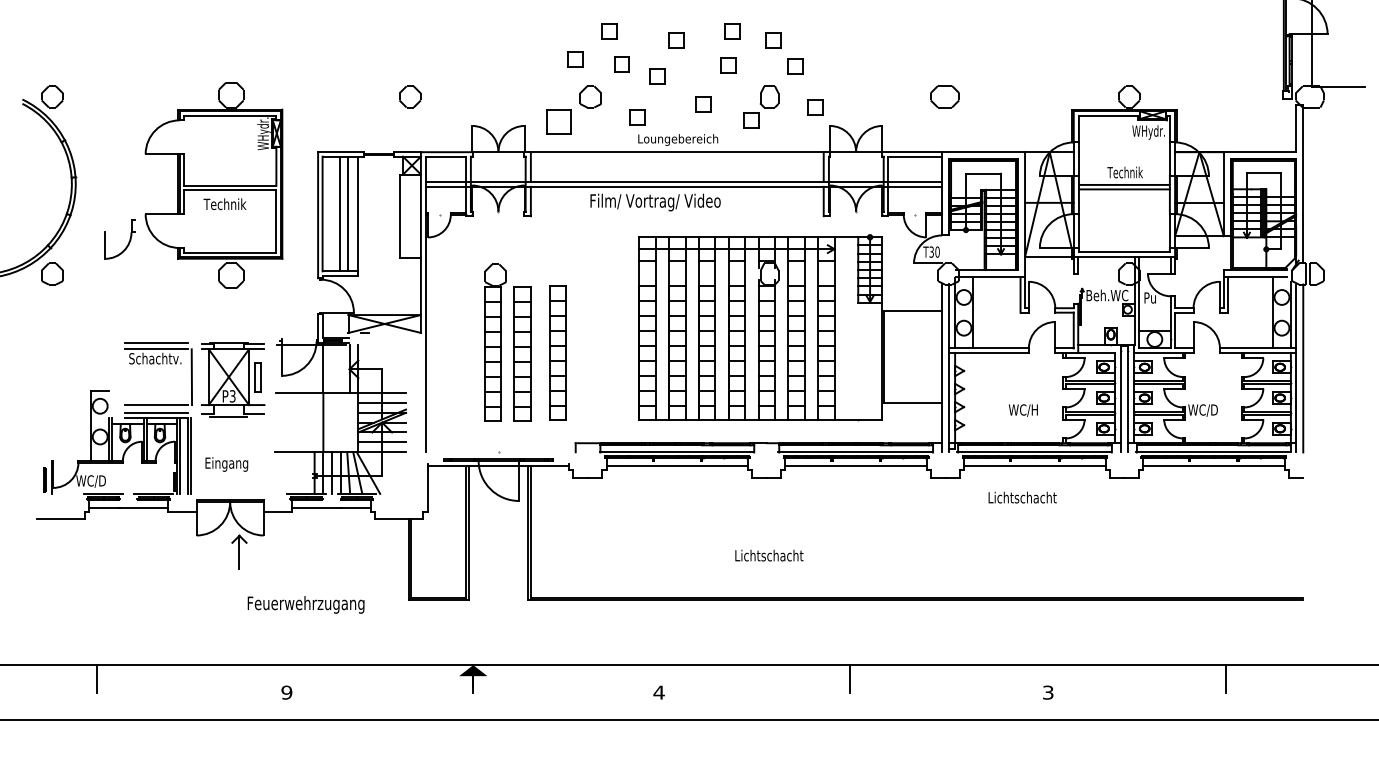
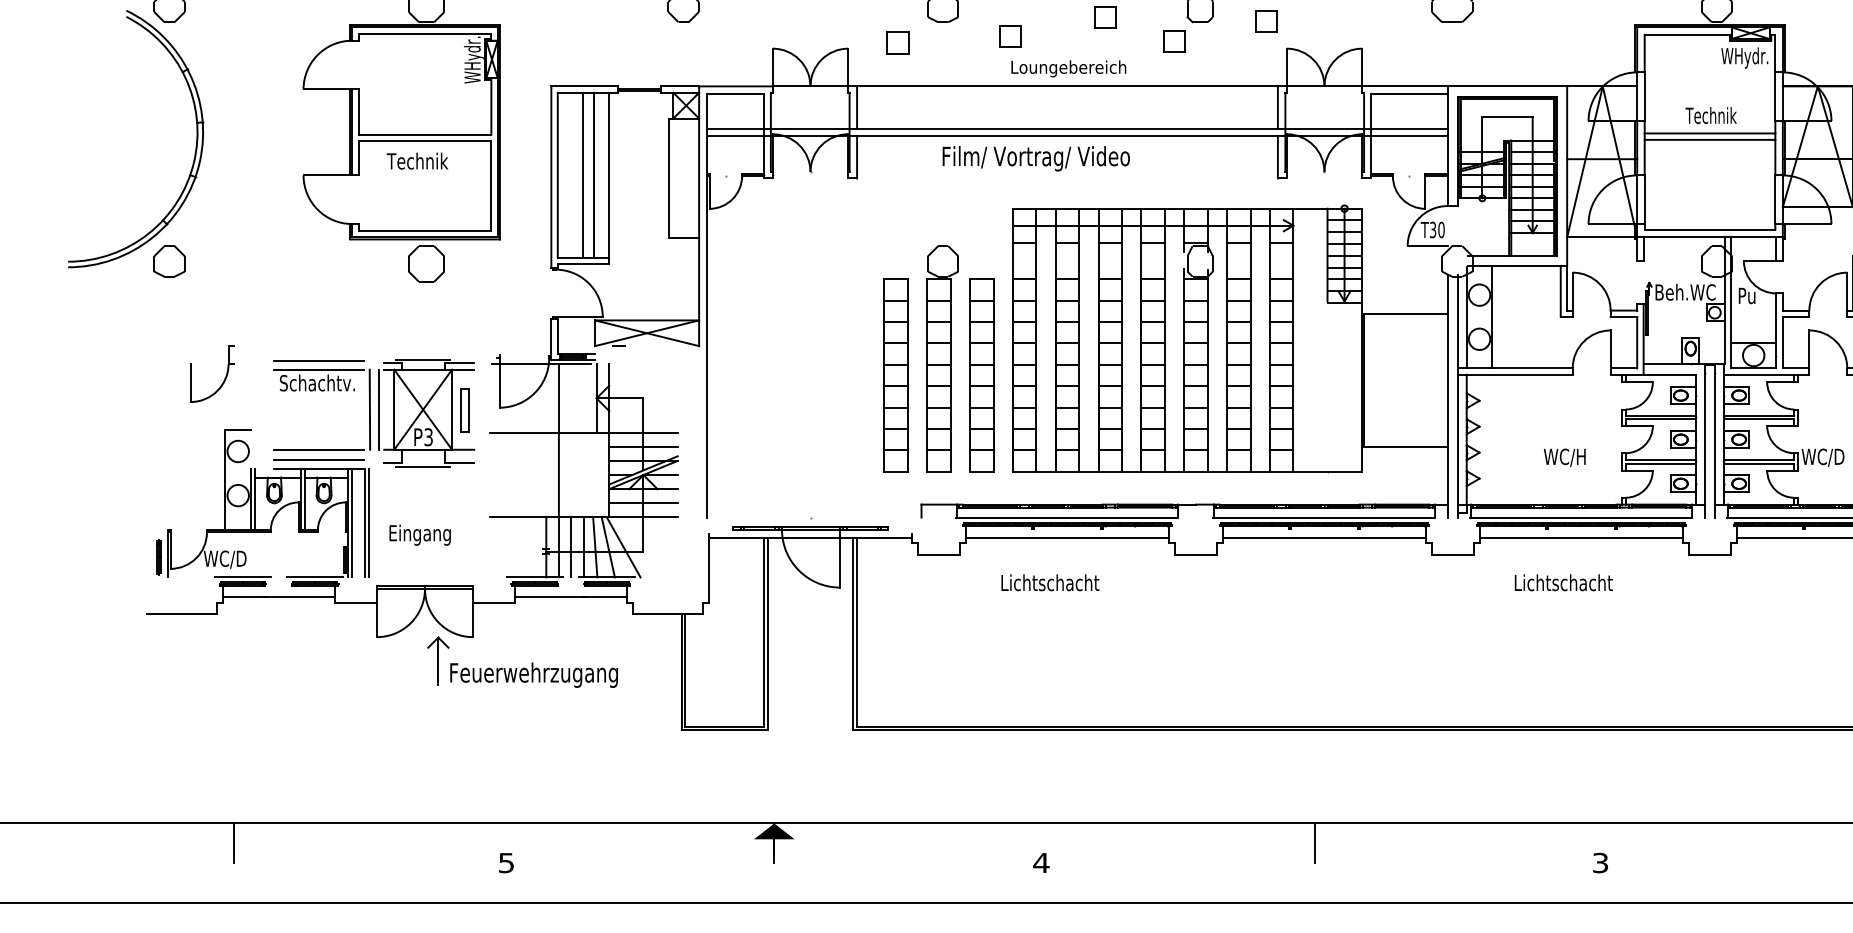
part: (559, 121) -> (898, 42), size x0.62
part: (128, 241) -> (224, 377), moved
part: (507, 342) -> (960, 358), moved
line: (197, 377) -> (378, 410), added
text: (769, 555) -> (1050, 582), moved
text: (305, 604) -> (533, 674), moved
text: (286, 692) -> (505, 862), 9 -> 5

